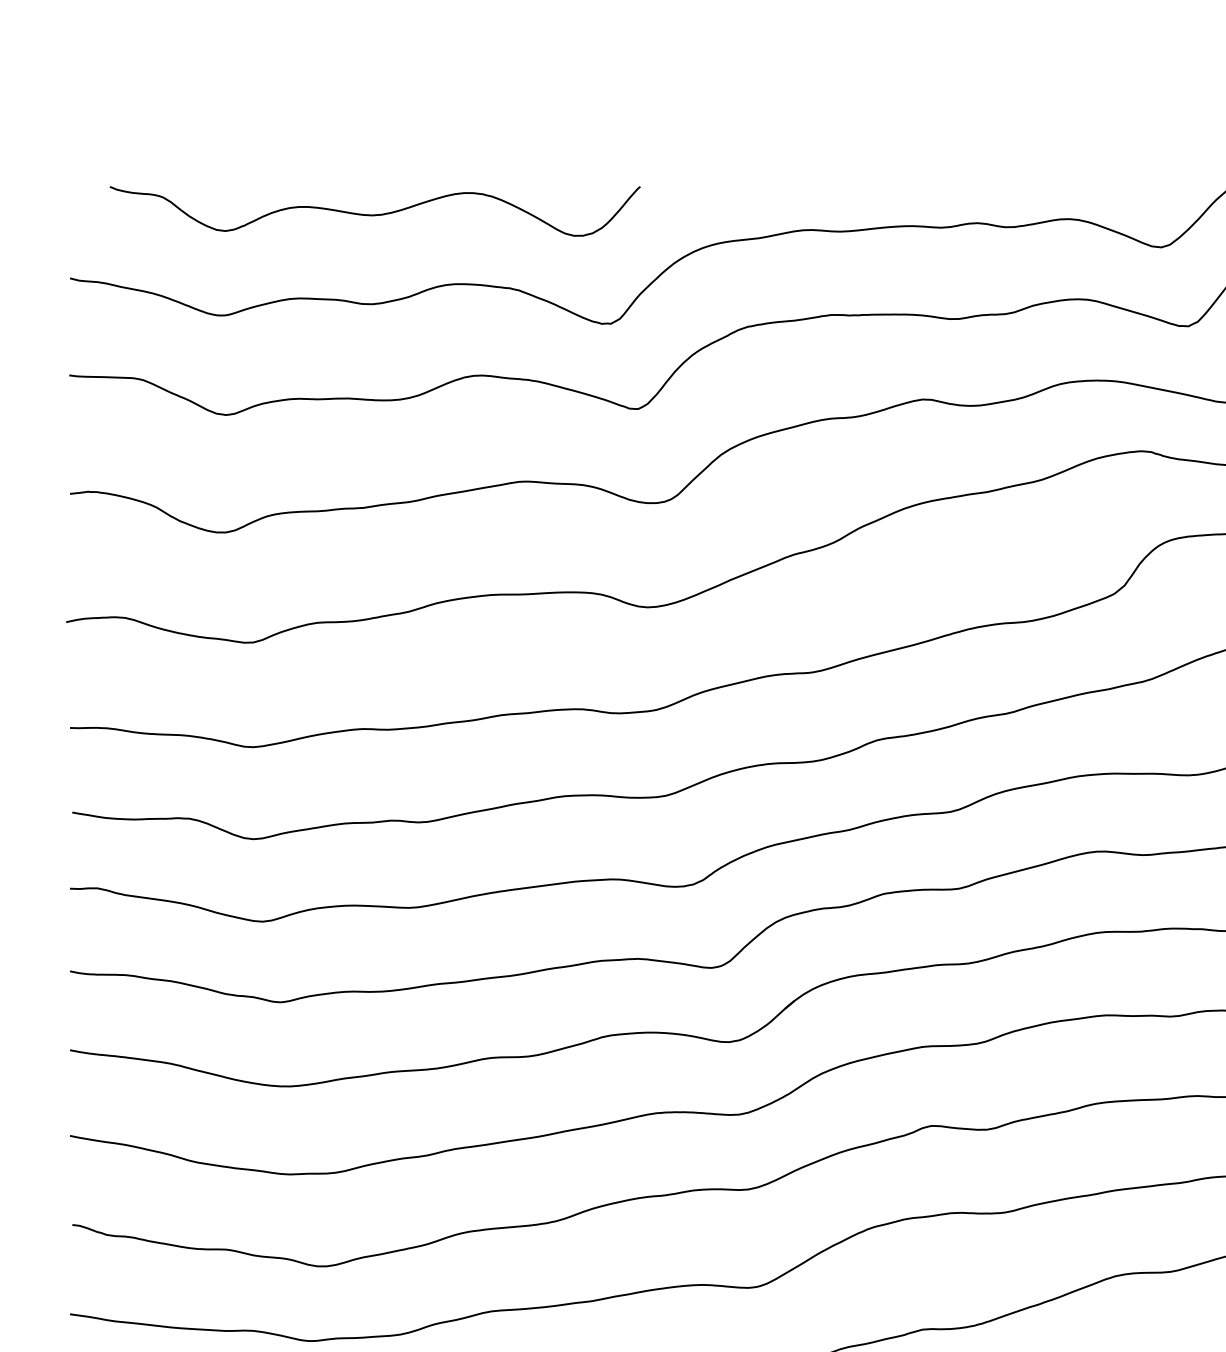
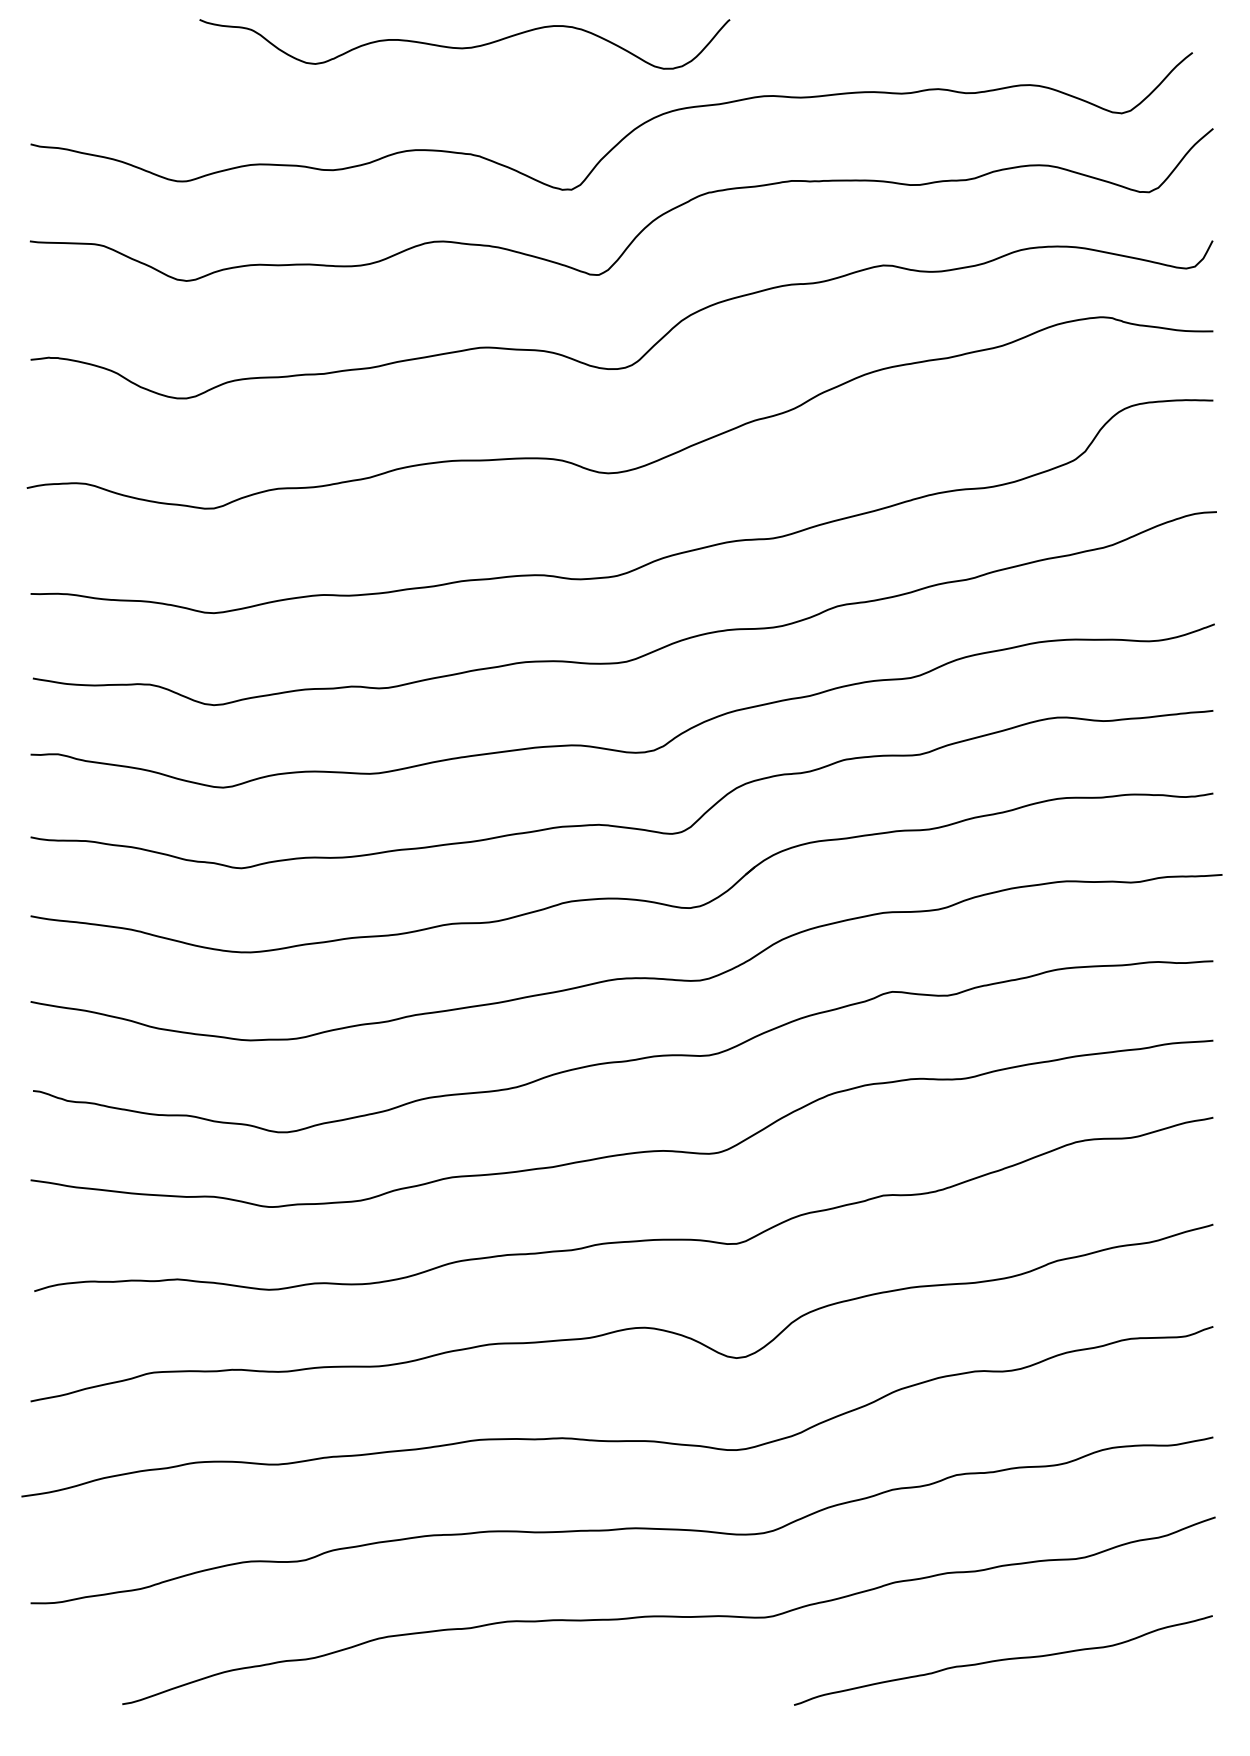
curve: (374, 214) -> (464, 47), moved

